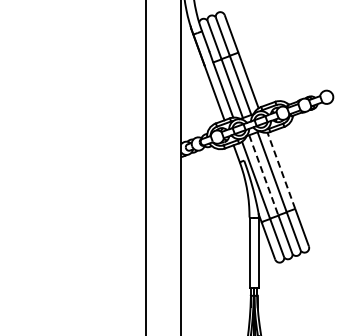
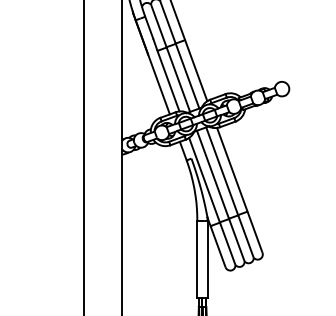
line: (281, 170) -> (232, 169), dashed -> solid
line: (263, 175) -> (212, 174), dashed -> solid

